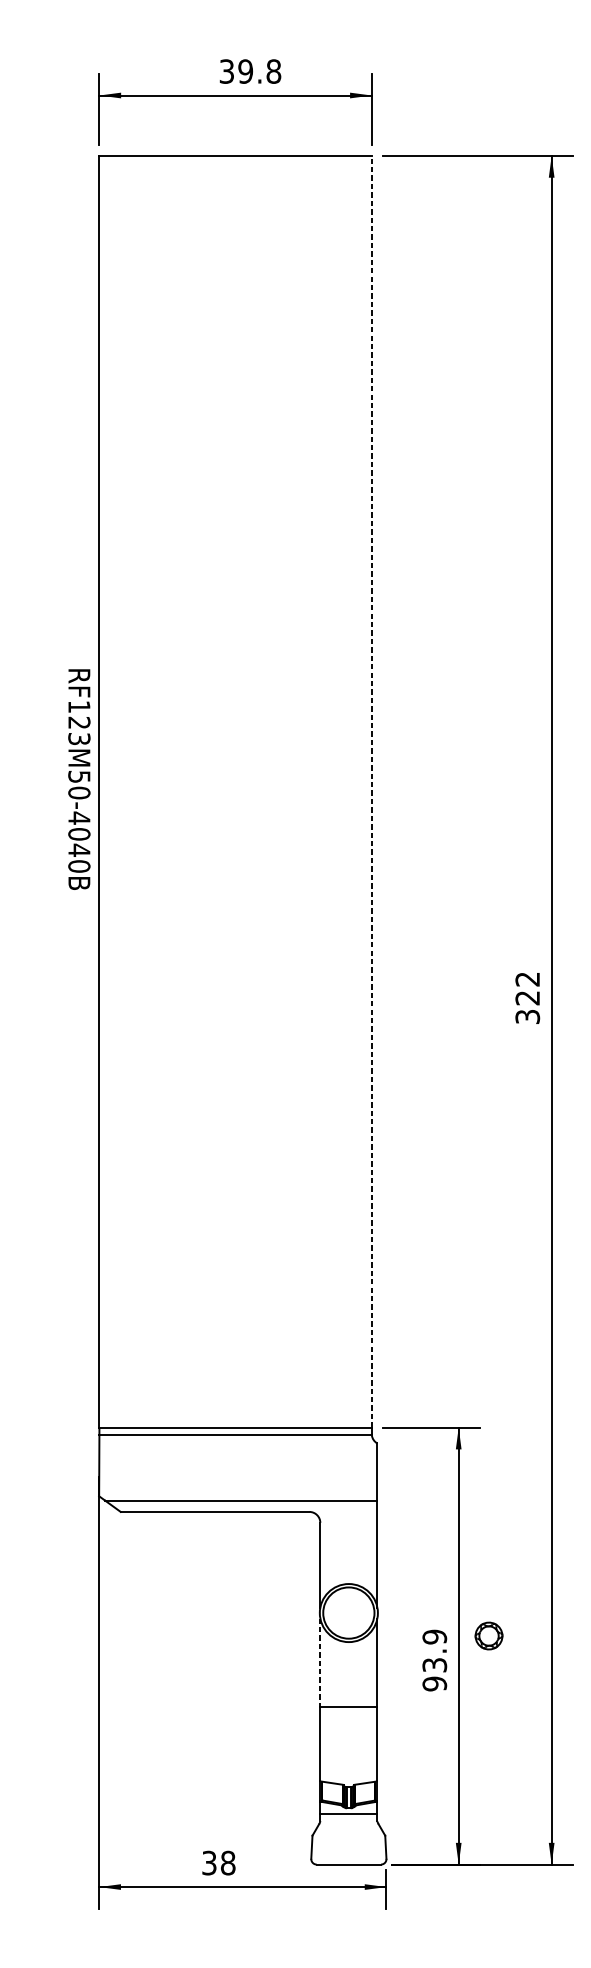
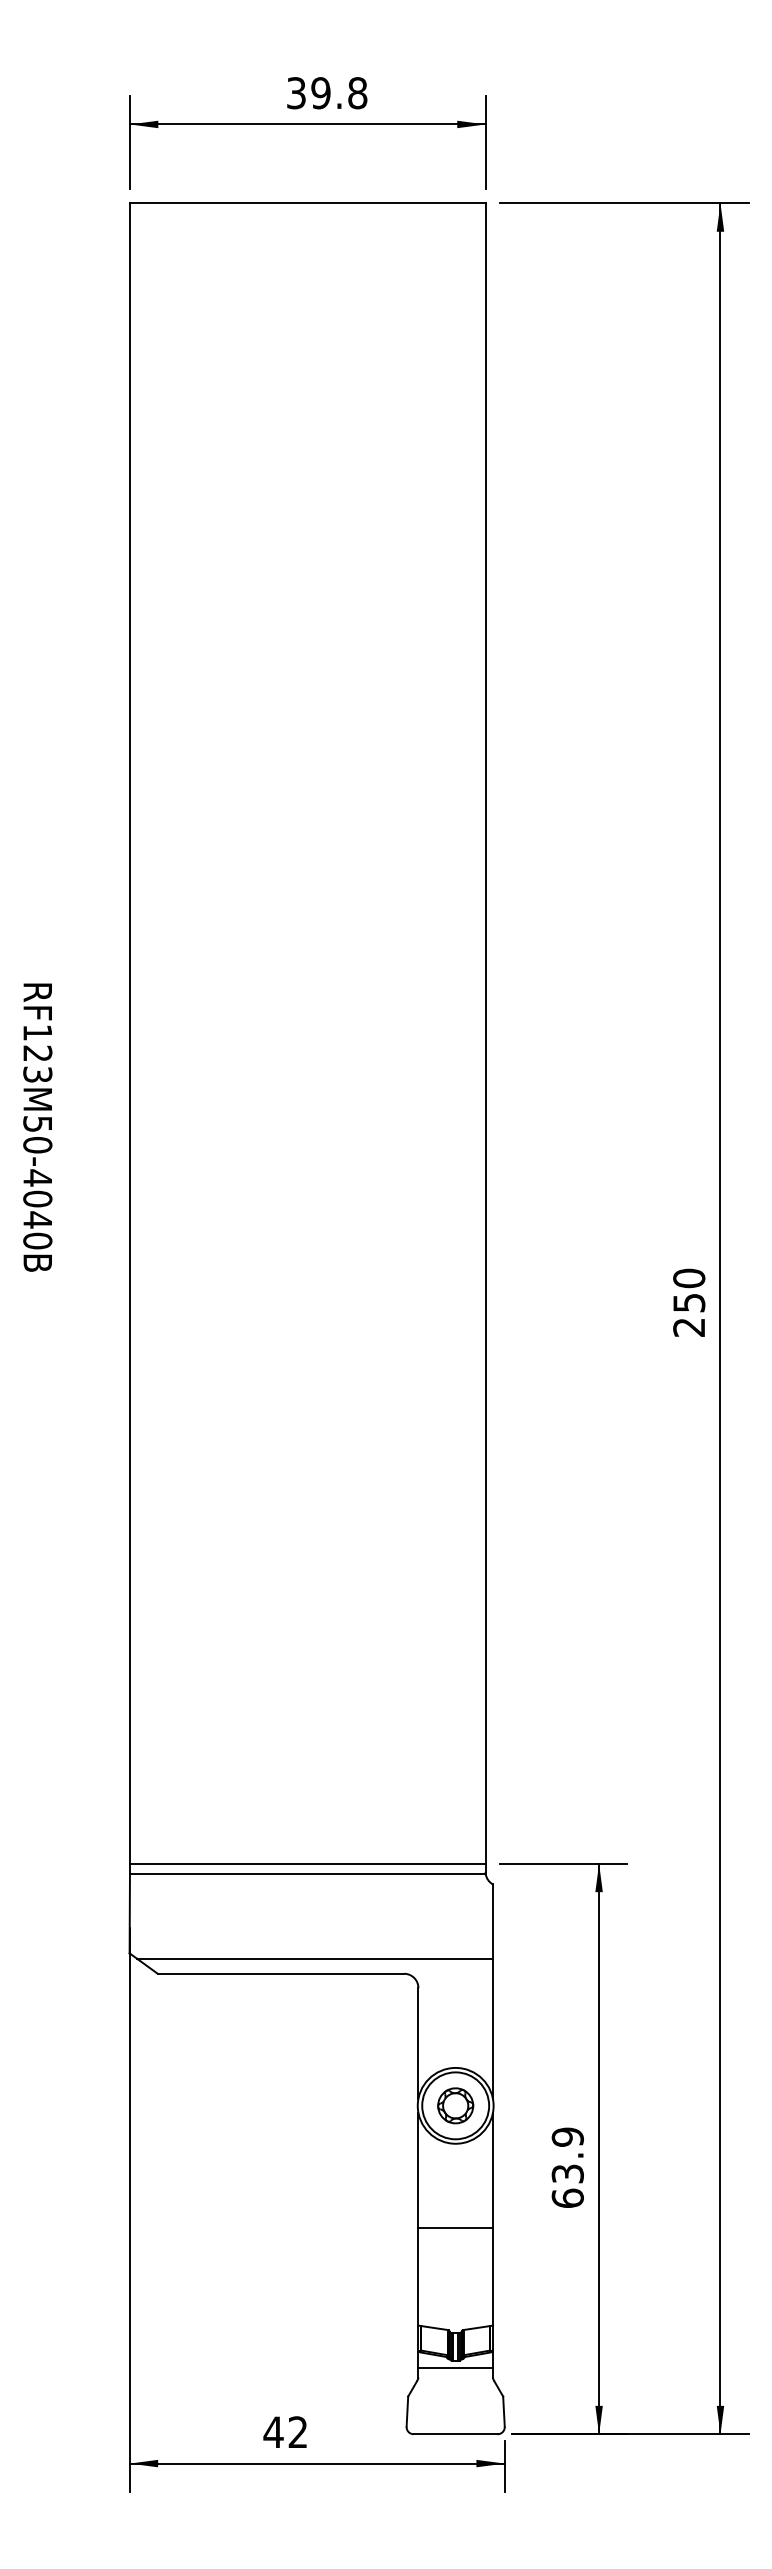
text: (79, 779) -> (37, 1127), moved
line: (371, 791) -> (485, 1033), dashed -> solid
text: (527, 997) -> (689, 1302), 322 -> 250
part: (488, 1635) -> (455, 2105), moved
line: (320, 1662) -> (418, 2170), dashed -> solid
text: (434, 1684) -> (567, 2198), 93.9 -> 63.9
text: (218, 1863) -> (285, 2432), 38 -> 42

